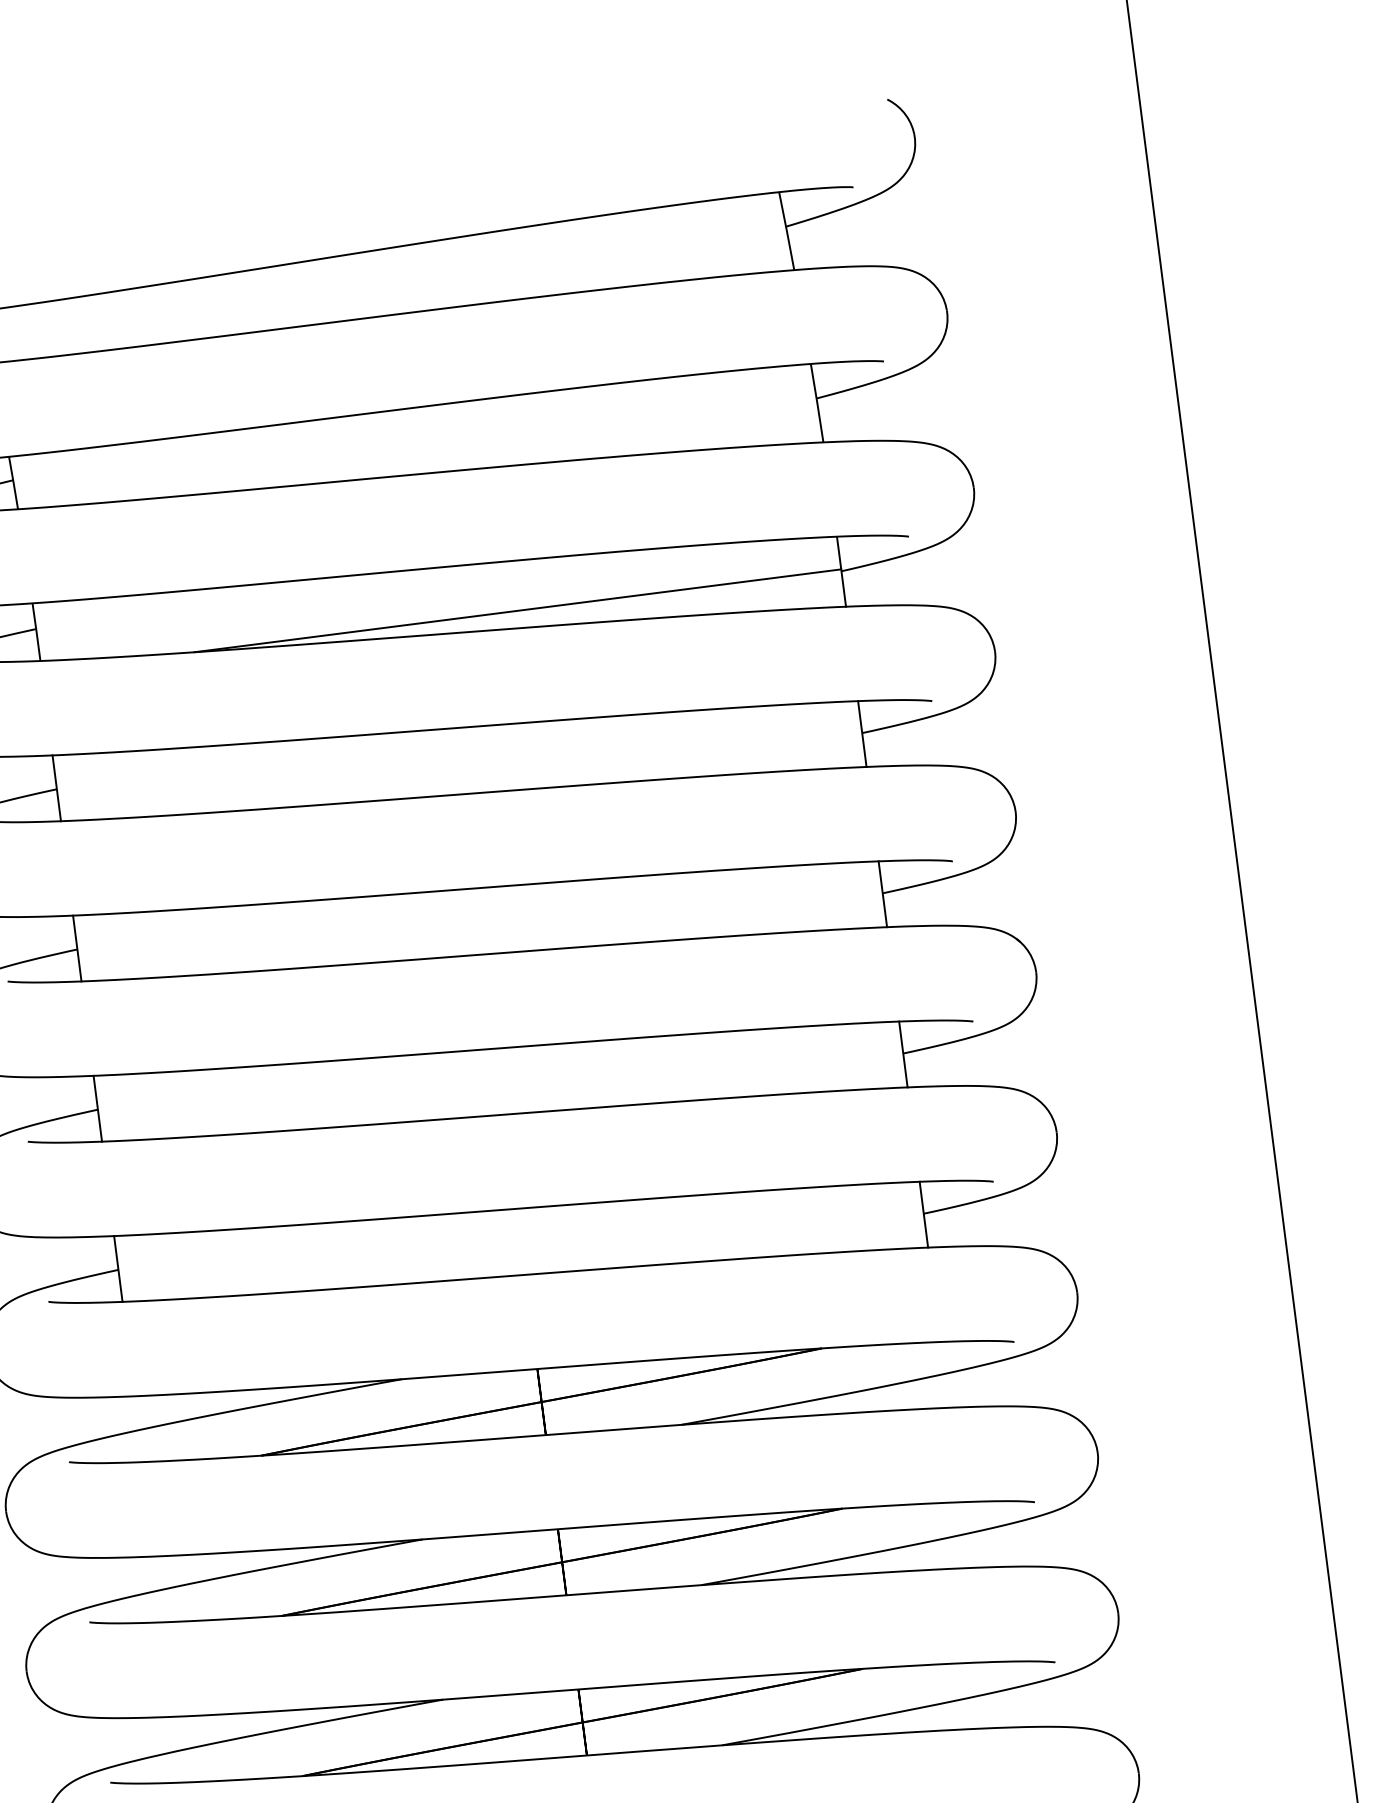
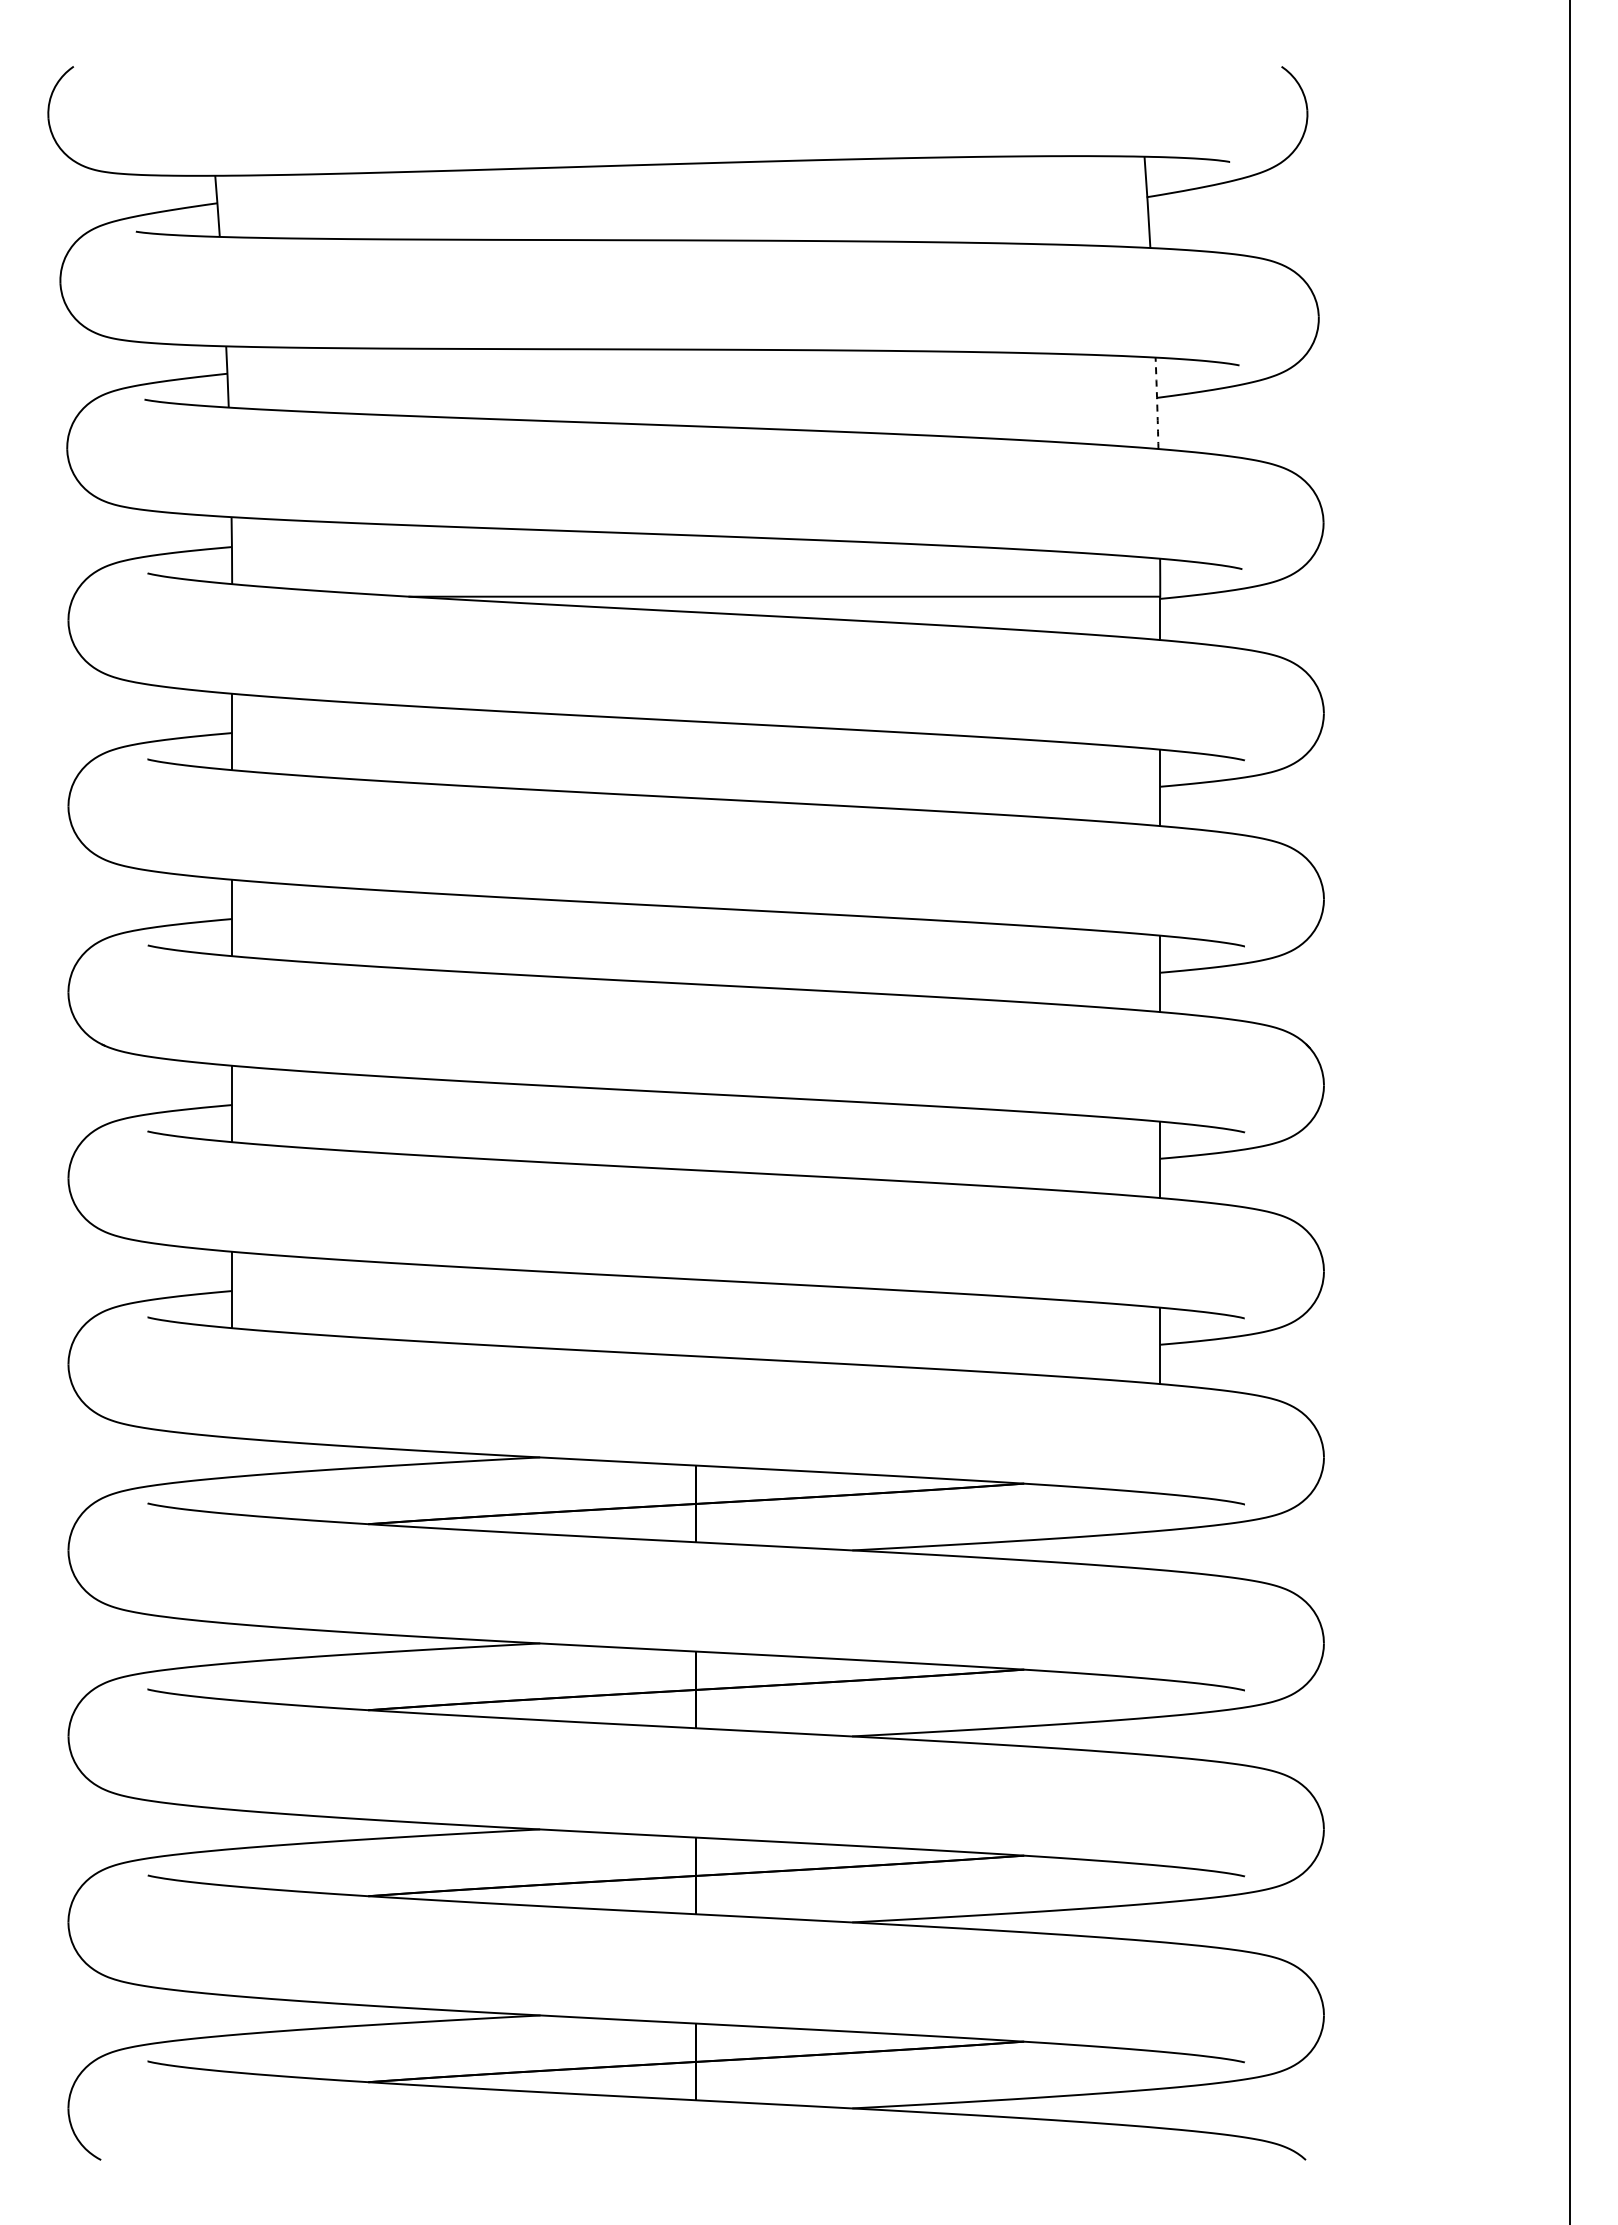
arc: (817, 403) -> (1157, 403), solid -> dashed

